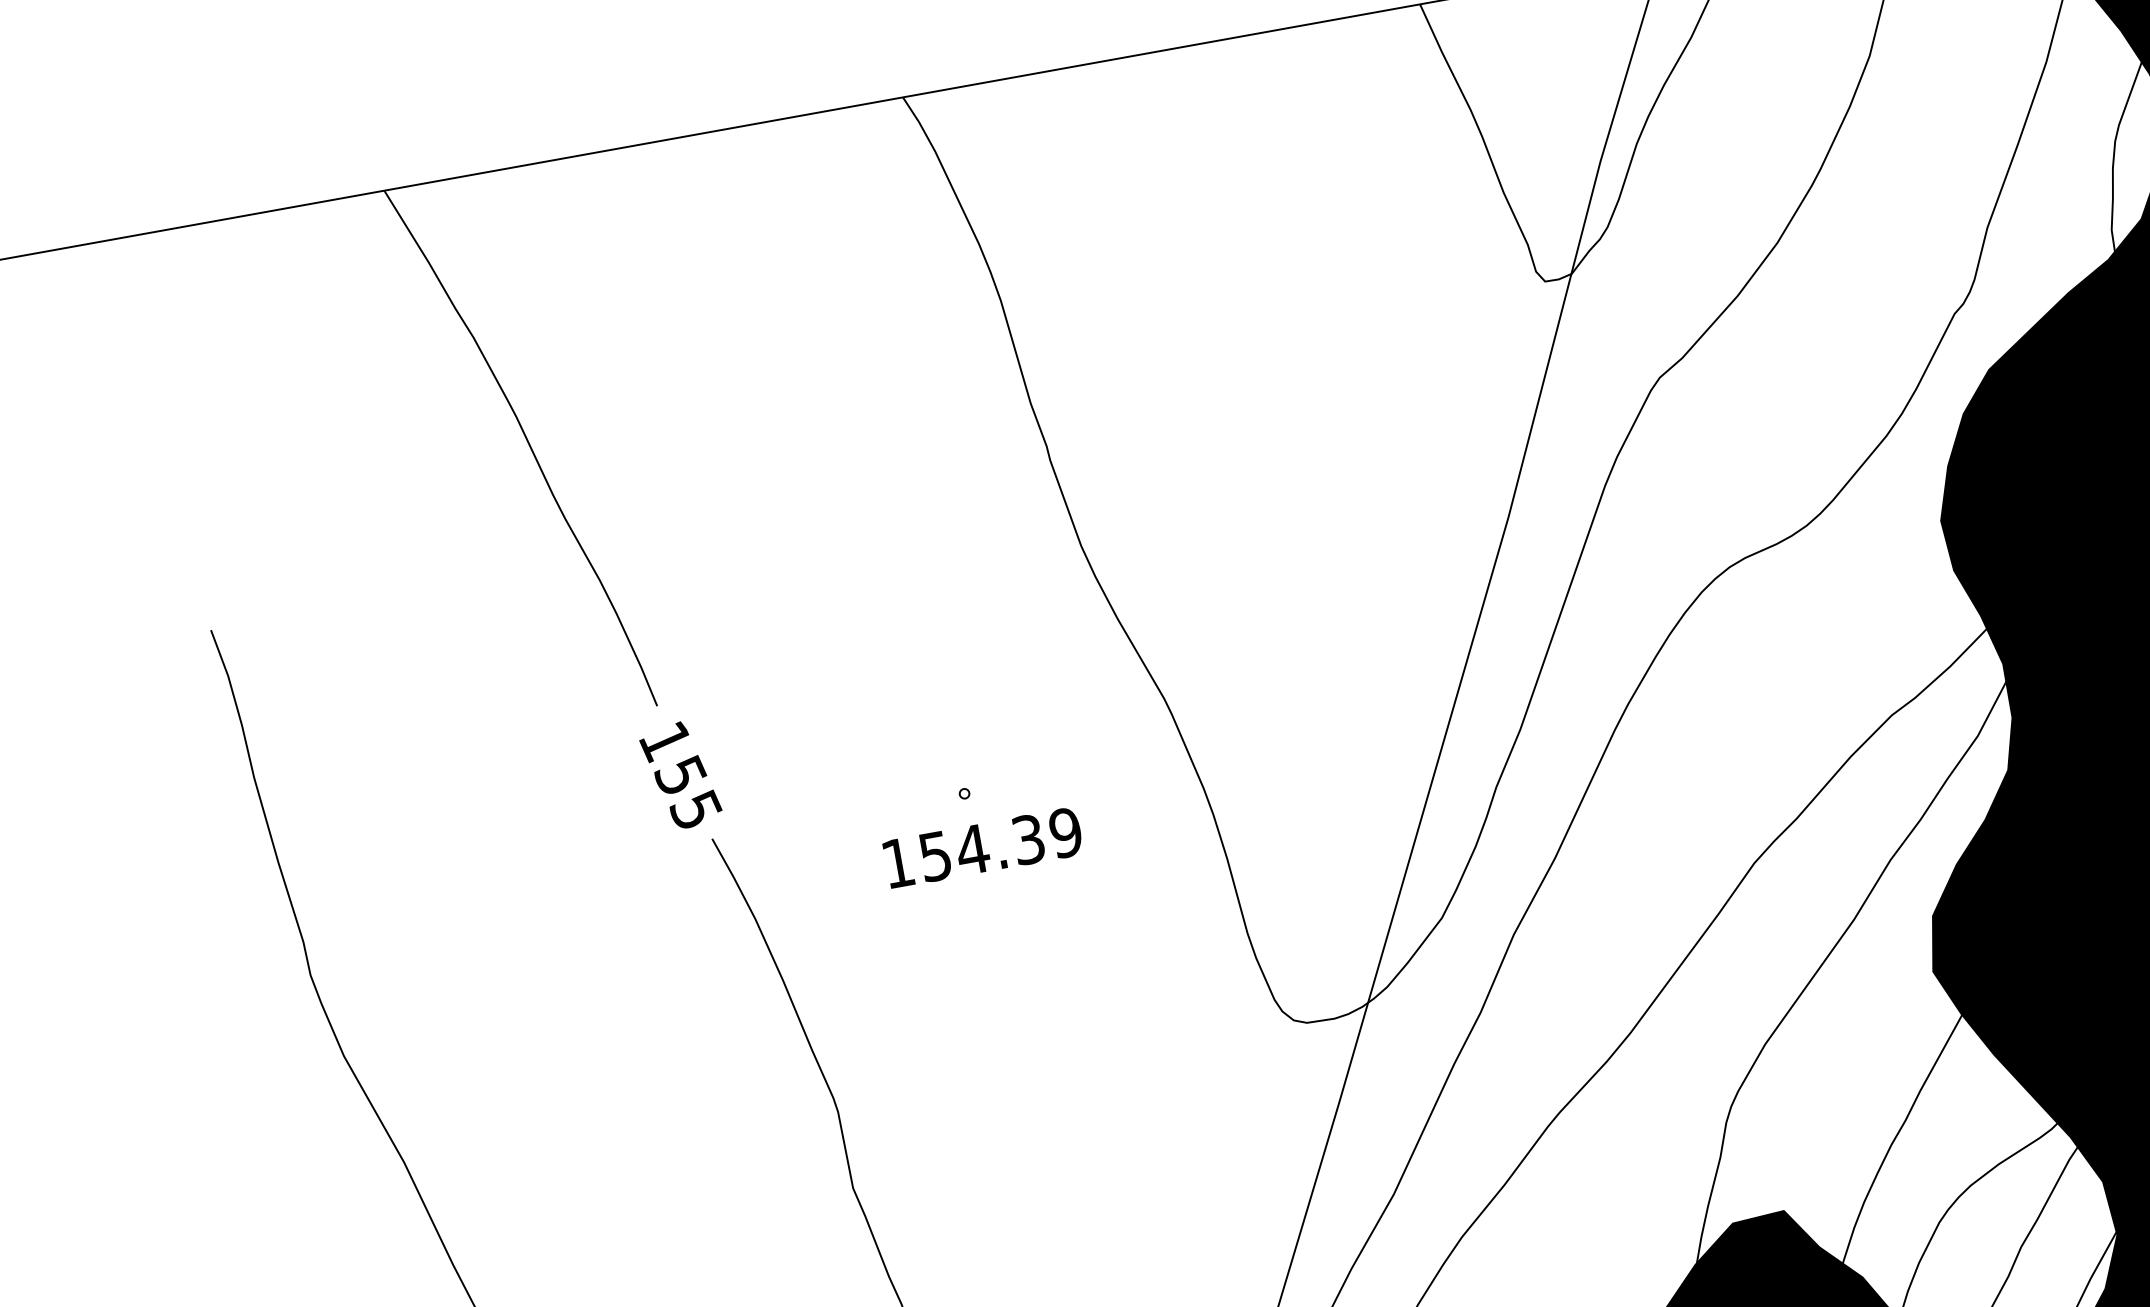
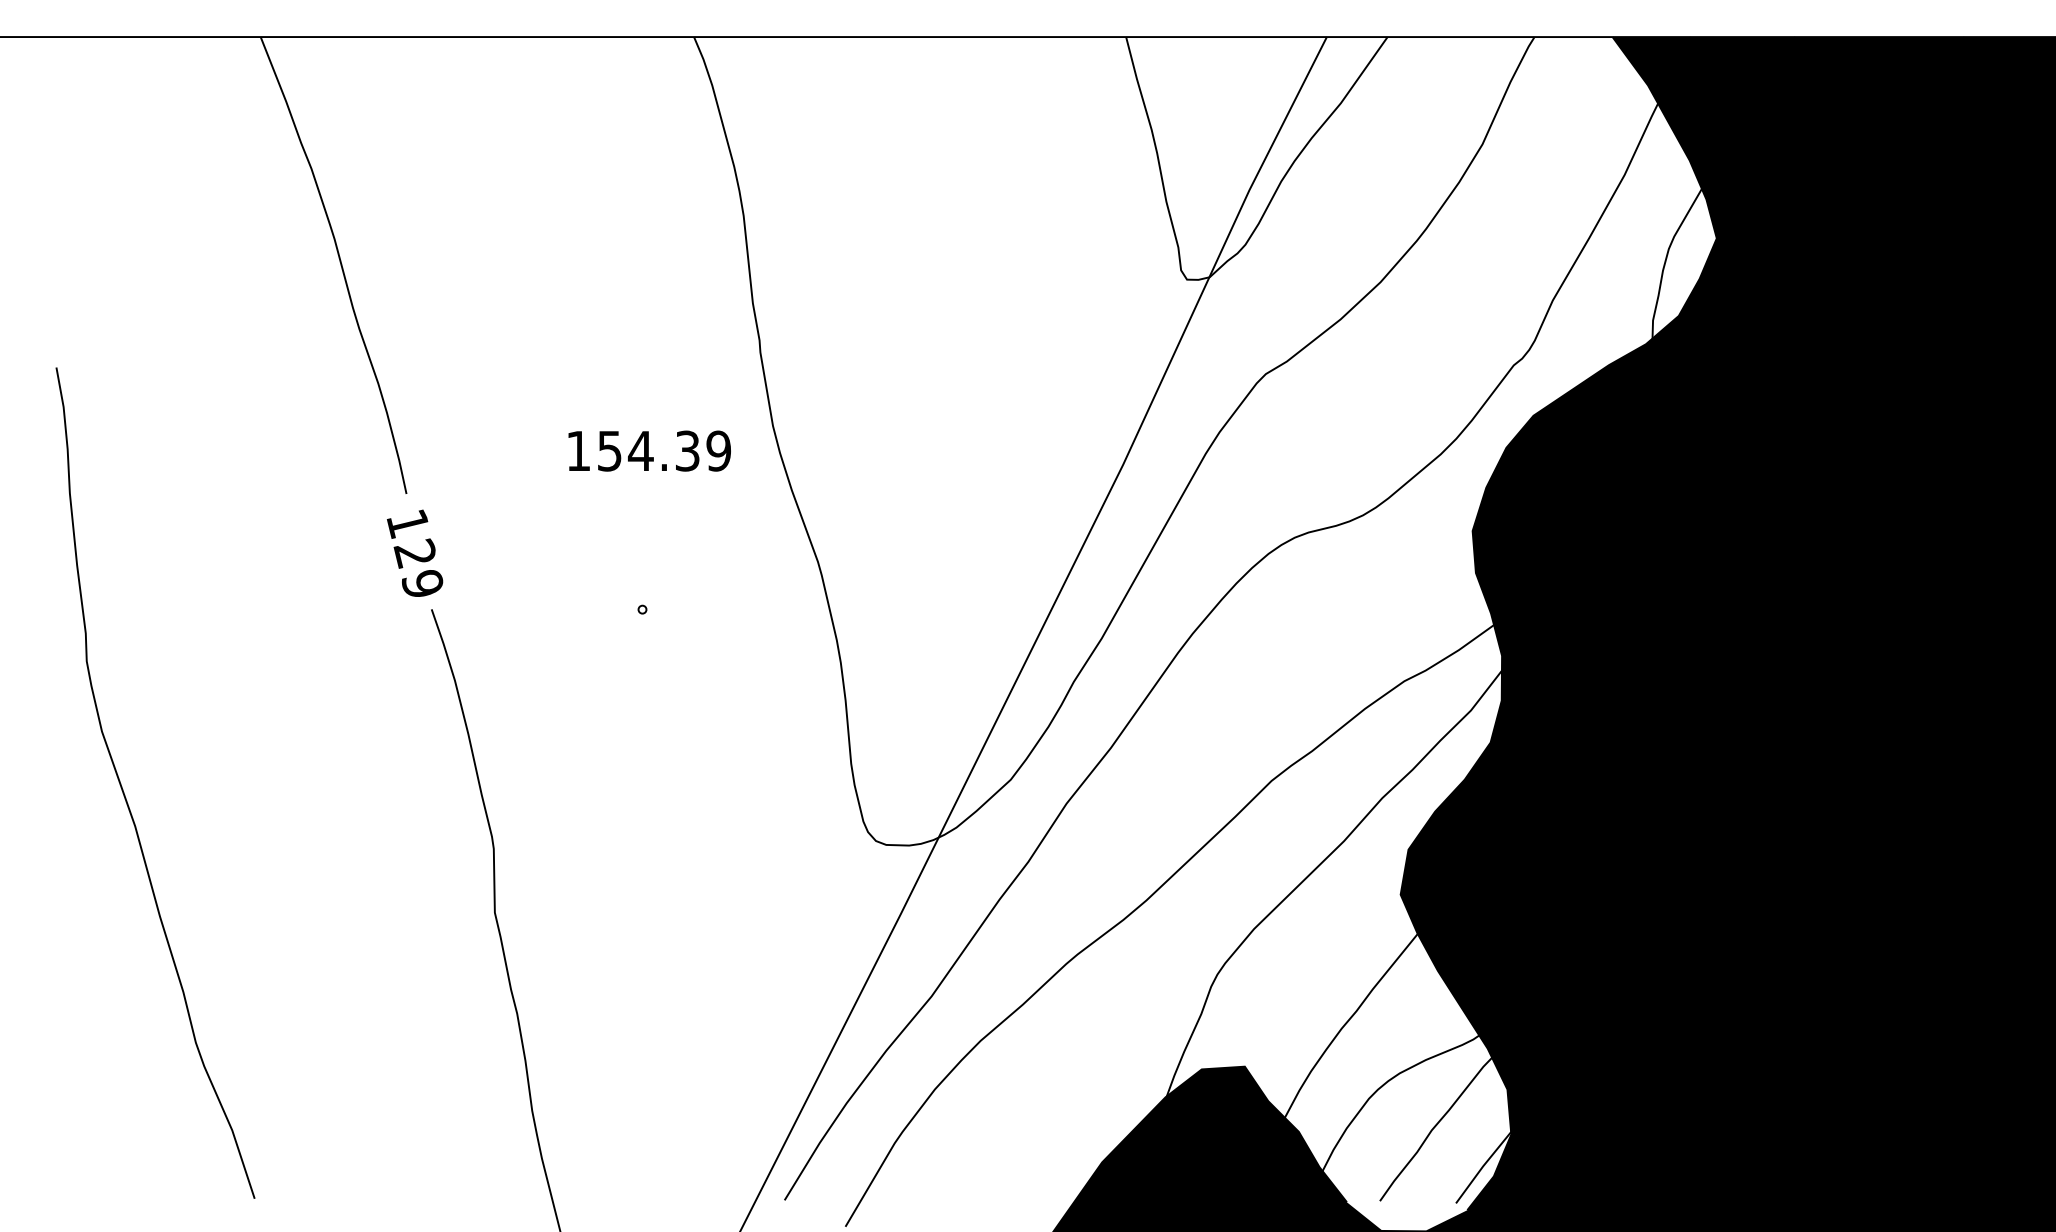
text: (687, 791) -> (418, 567), 155 -> 129
text: (982, 847) -> (649, 450), moved

